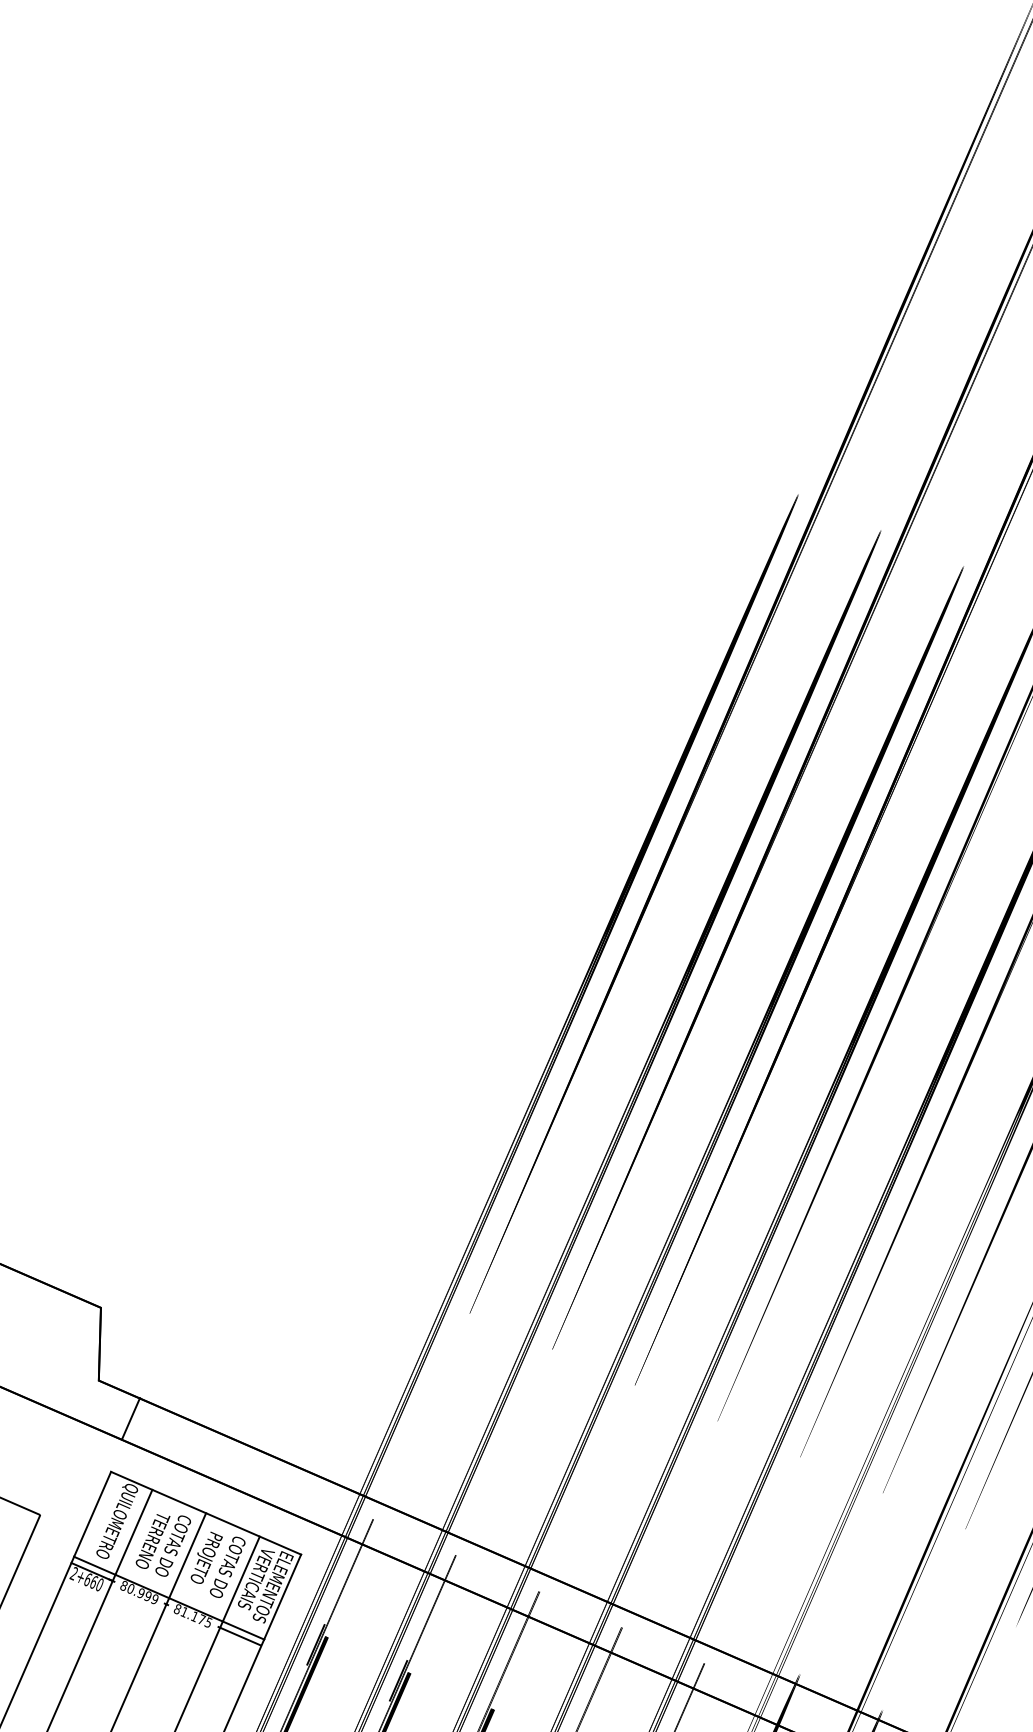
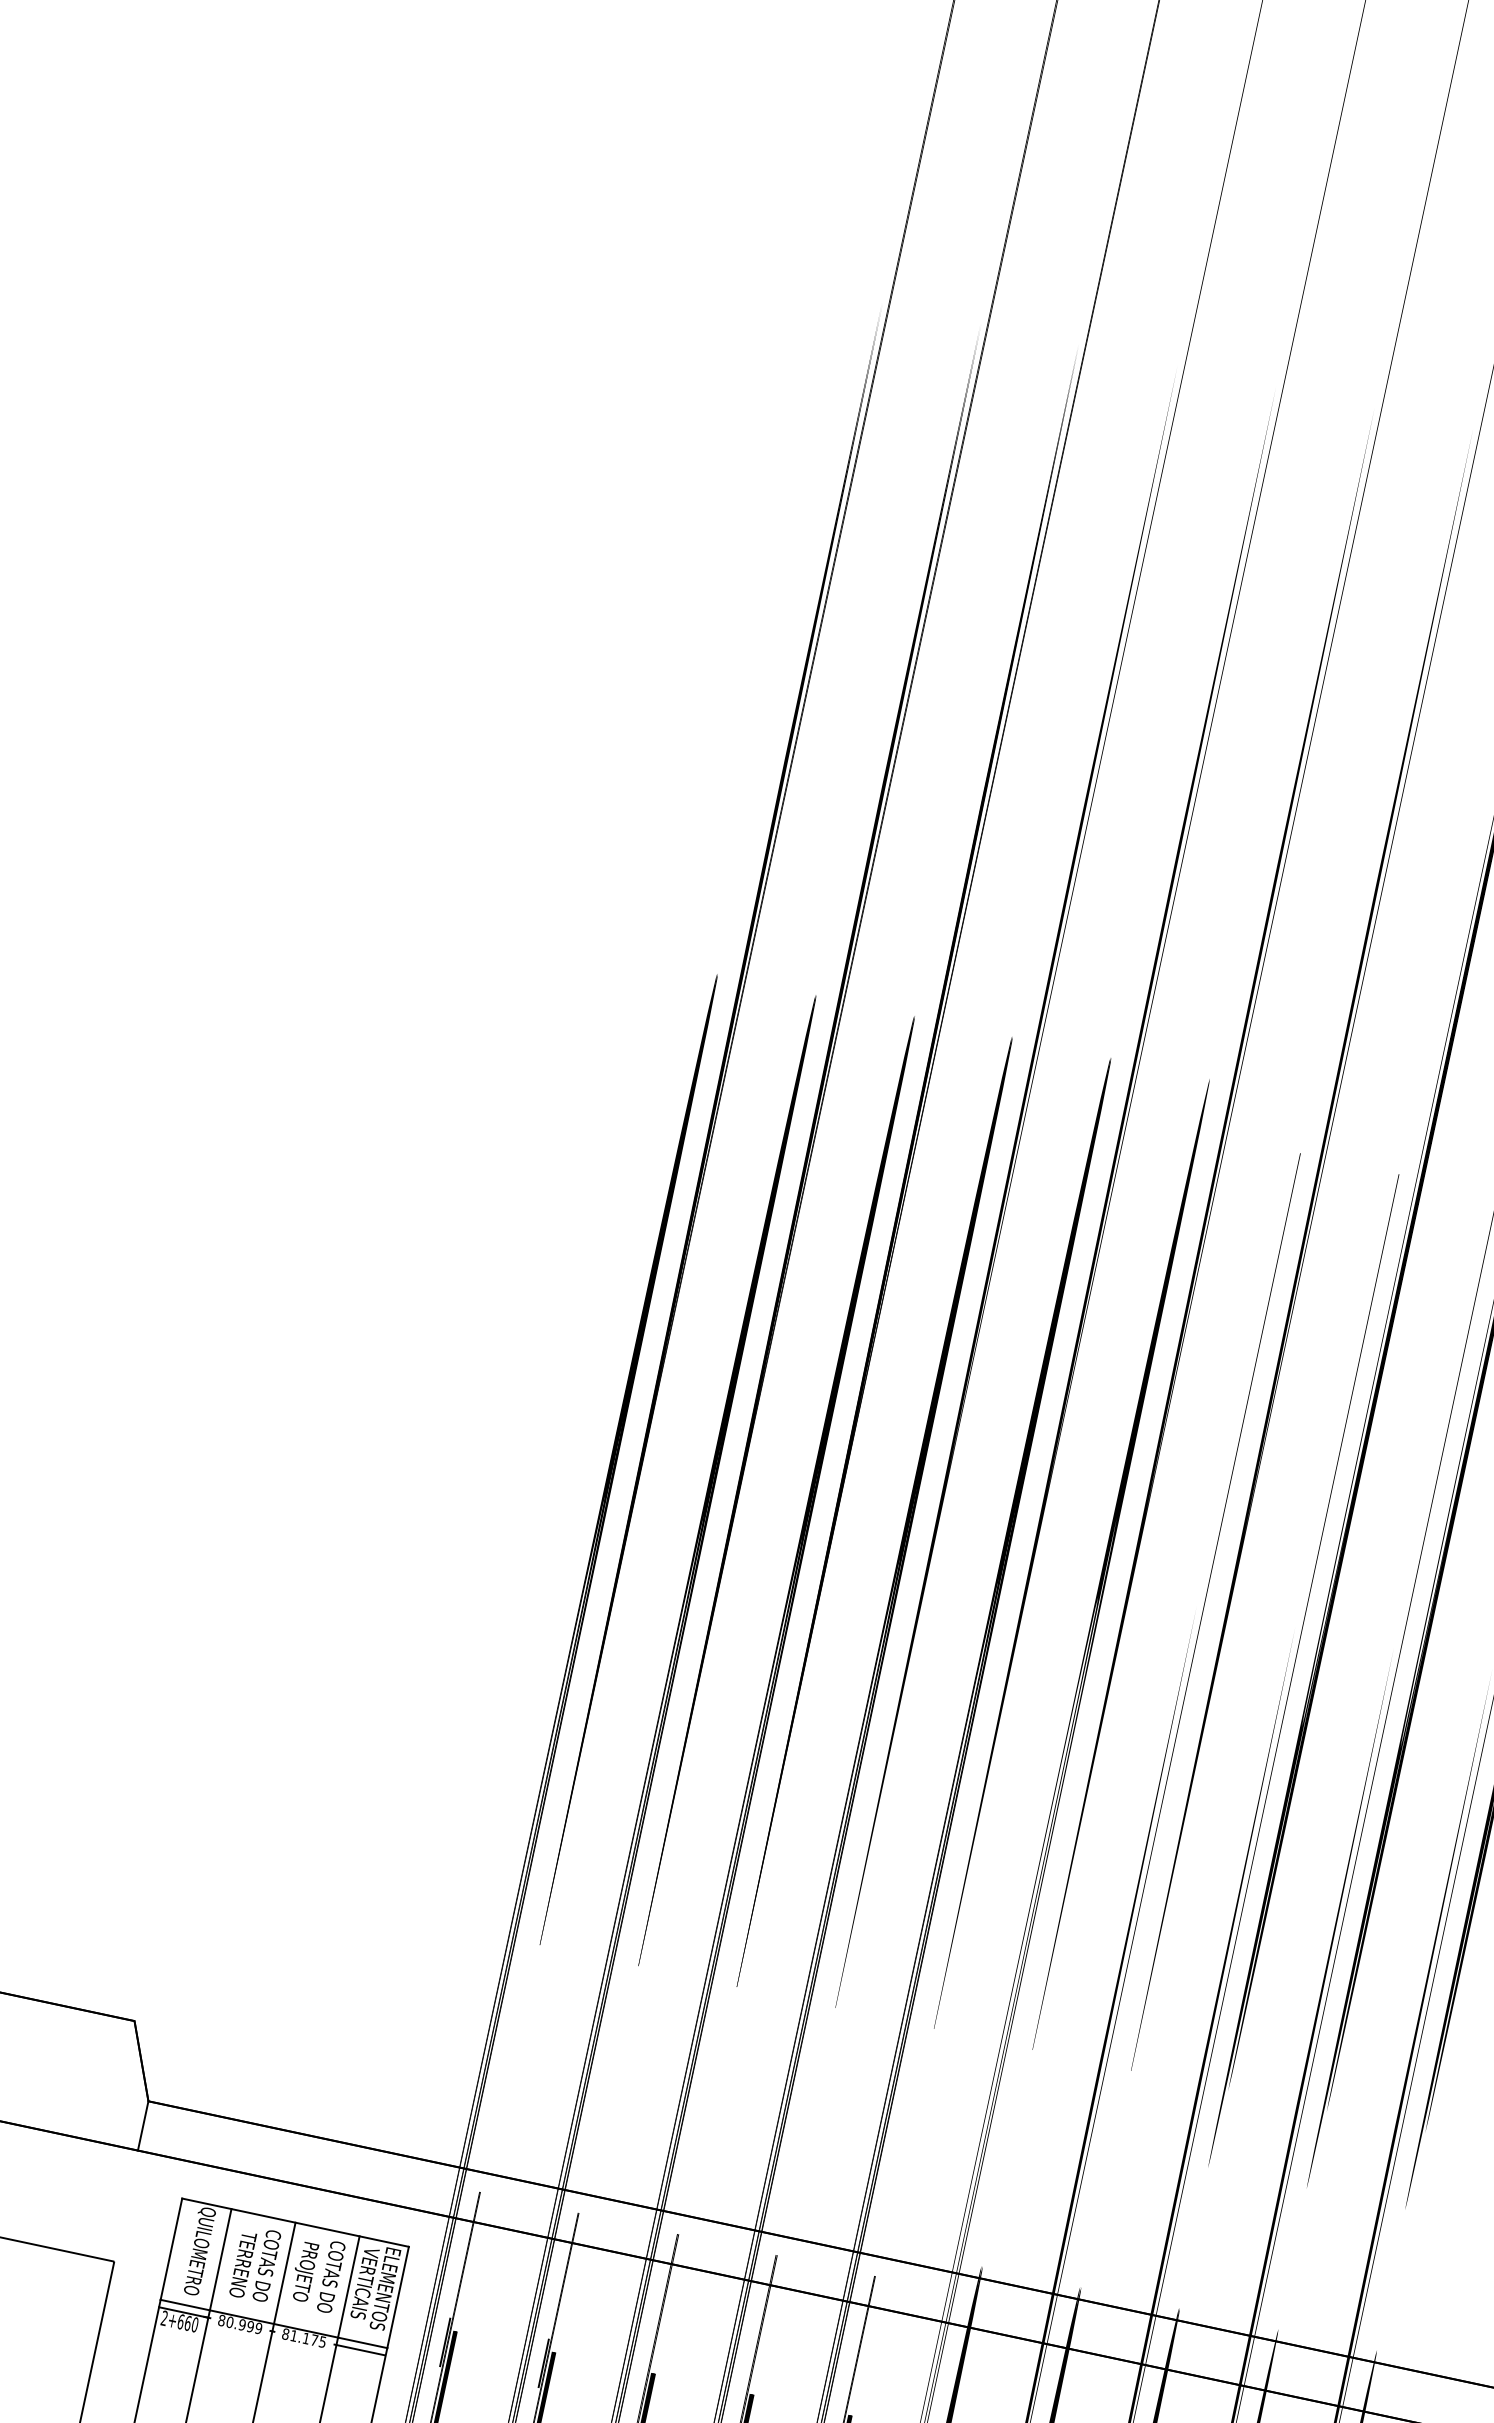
line: (130, 1418) -> (142, 2125), moved

